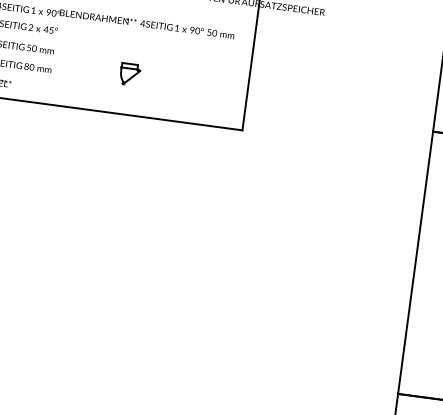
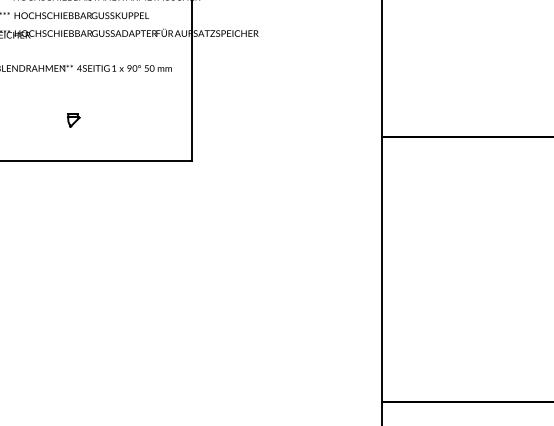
part: (129, 74) -> (73, 120), size x0.6

